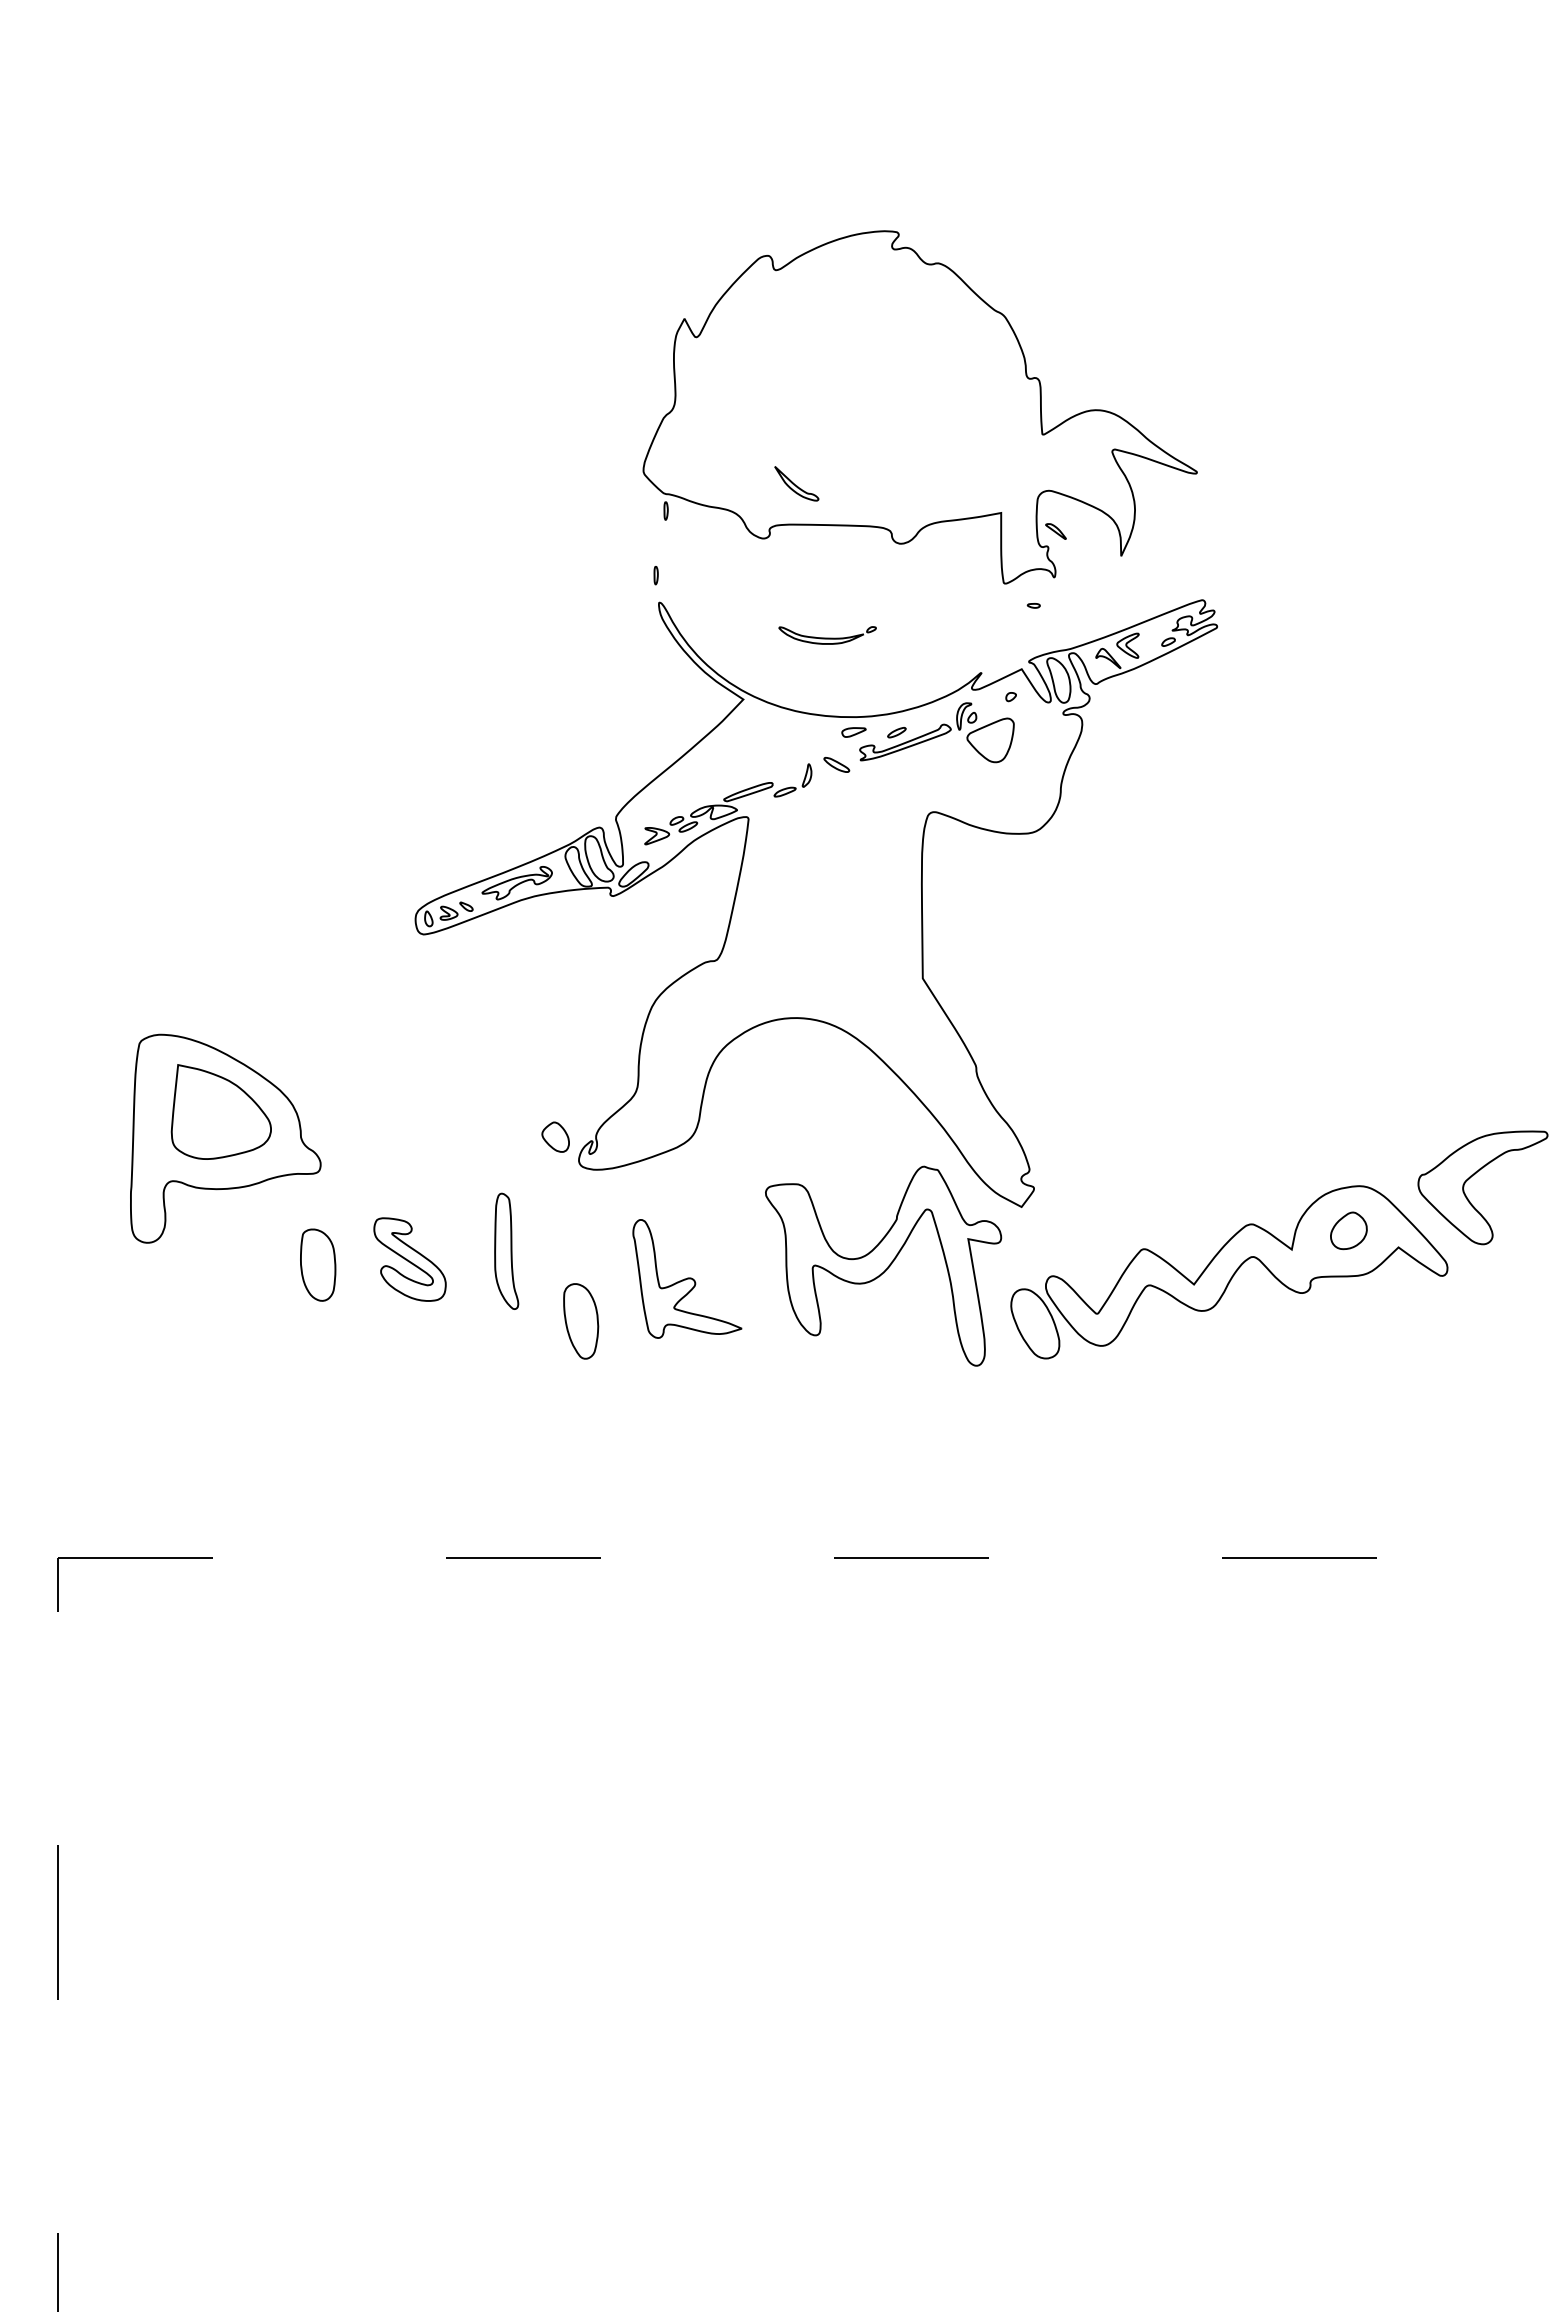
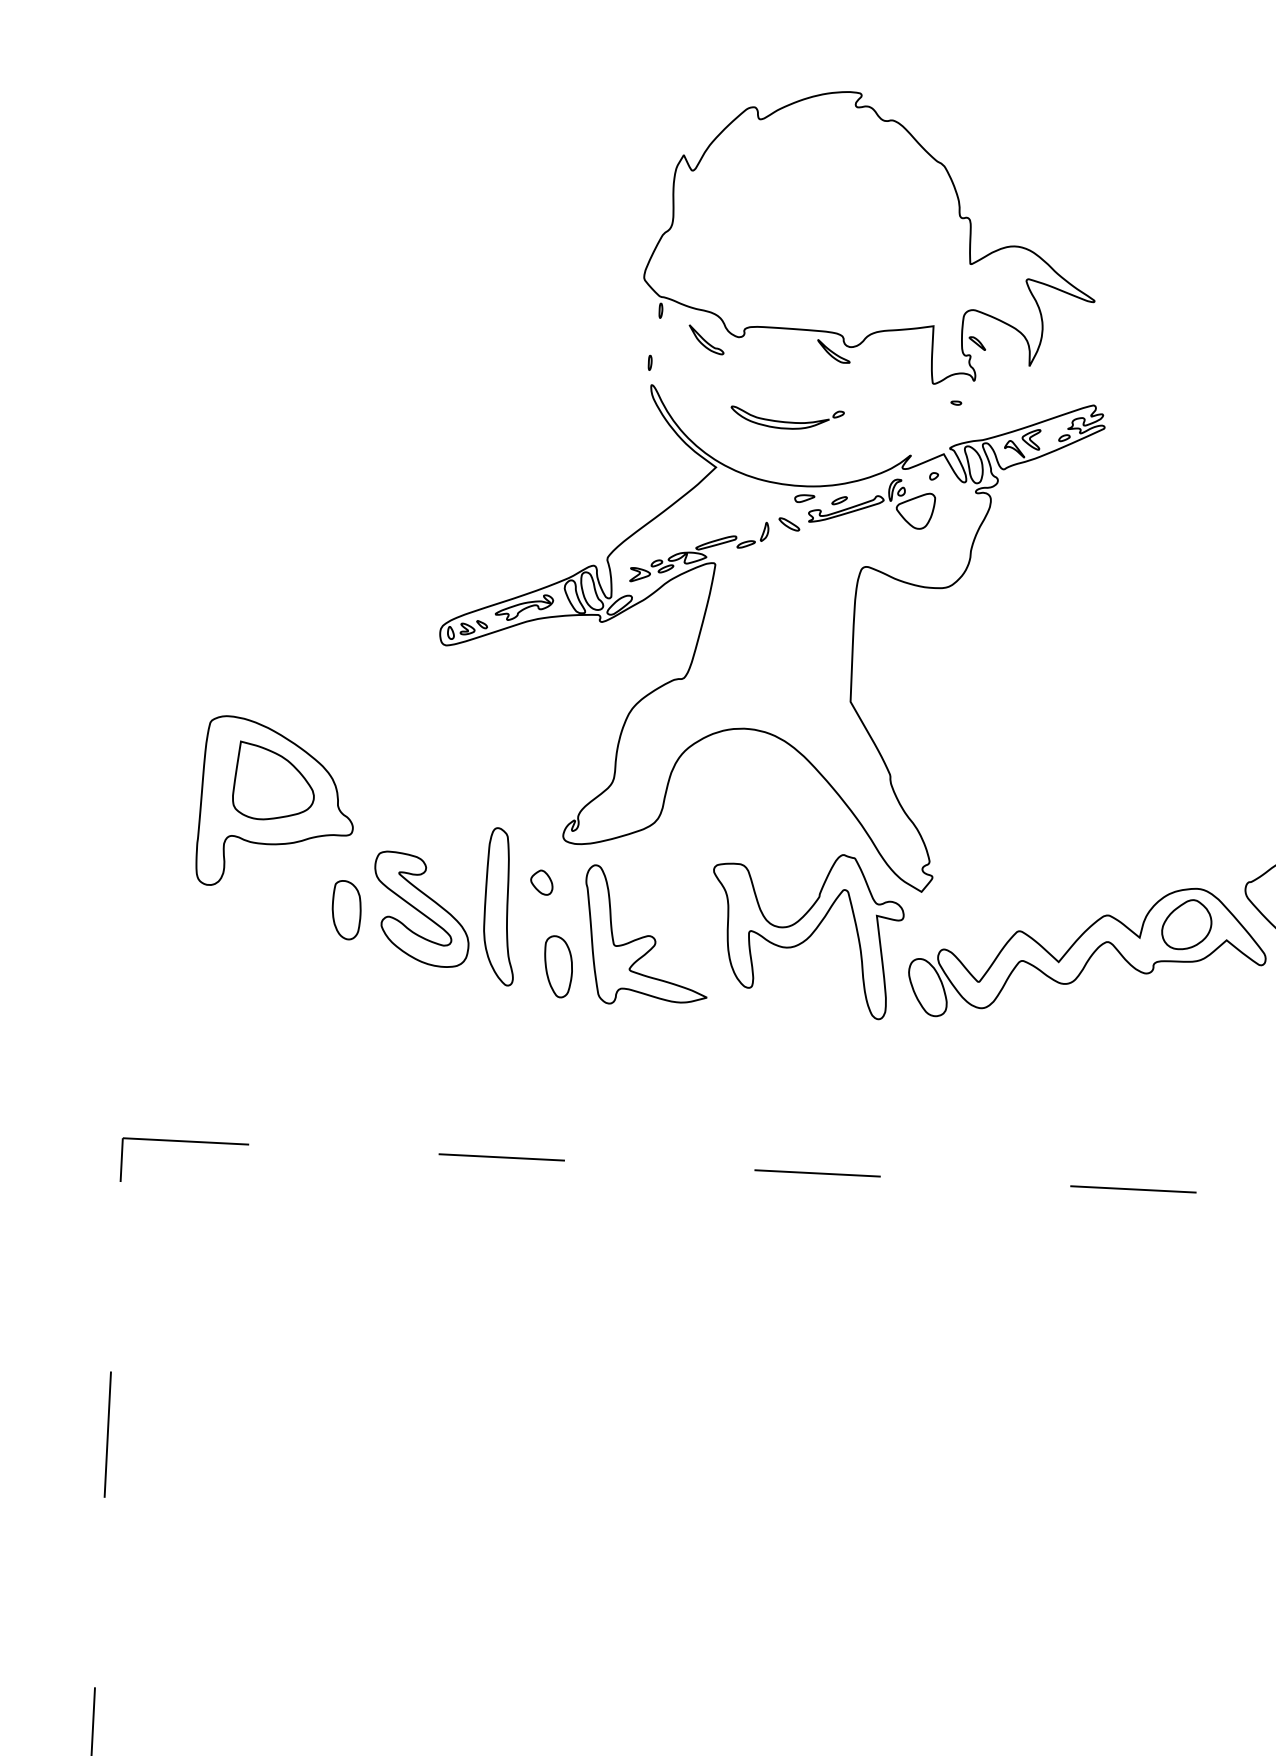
part: (796, 483) -> (706, 339), moved
part: (880, 550) -> (833, 351), added
part: (827, 635) -> (787, 418), size x1.43
part: (555, 1136) -> (541, 882), moved
part: (1348, 1230) -> (1186, 924), size x1.67
part: (506, 1251) -> (500, 906), size x1.67
part: (409, 1259) -> (421, 909), size x1.67
part: (687, 1278) -> (646, 936), size x1.43

